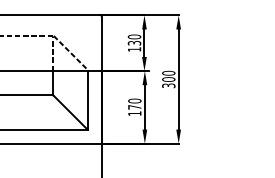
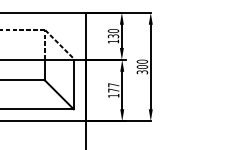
text: (134, 101) -> (113, 85), 170 -> 177

